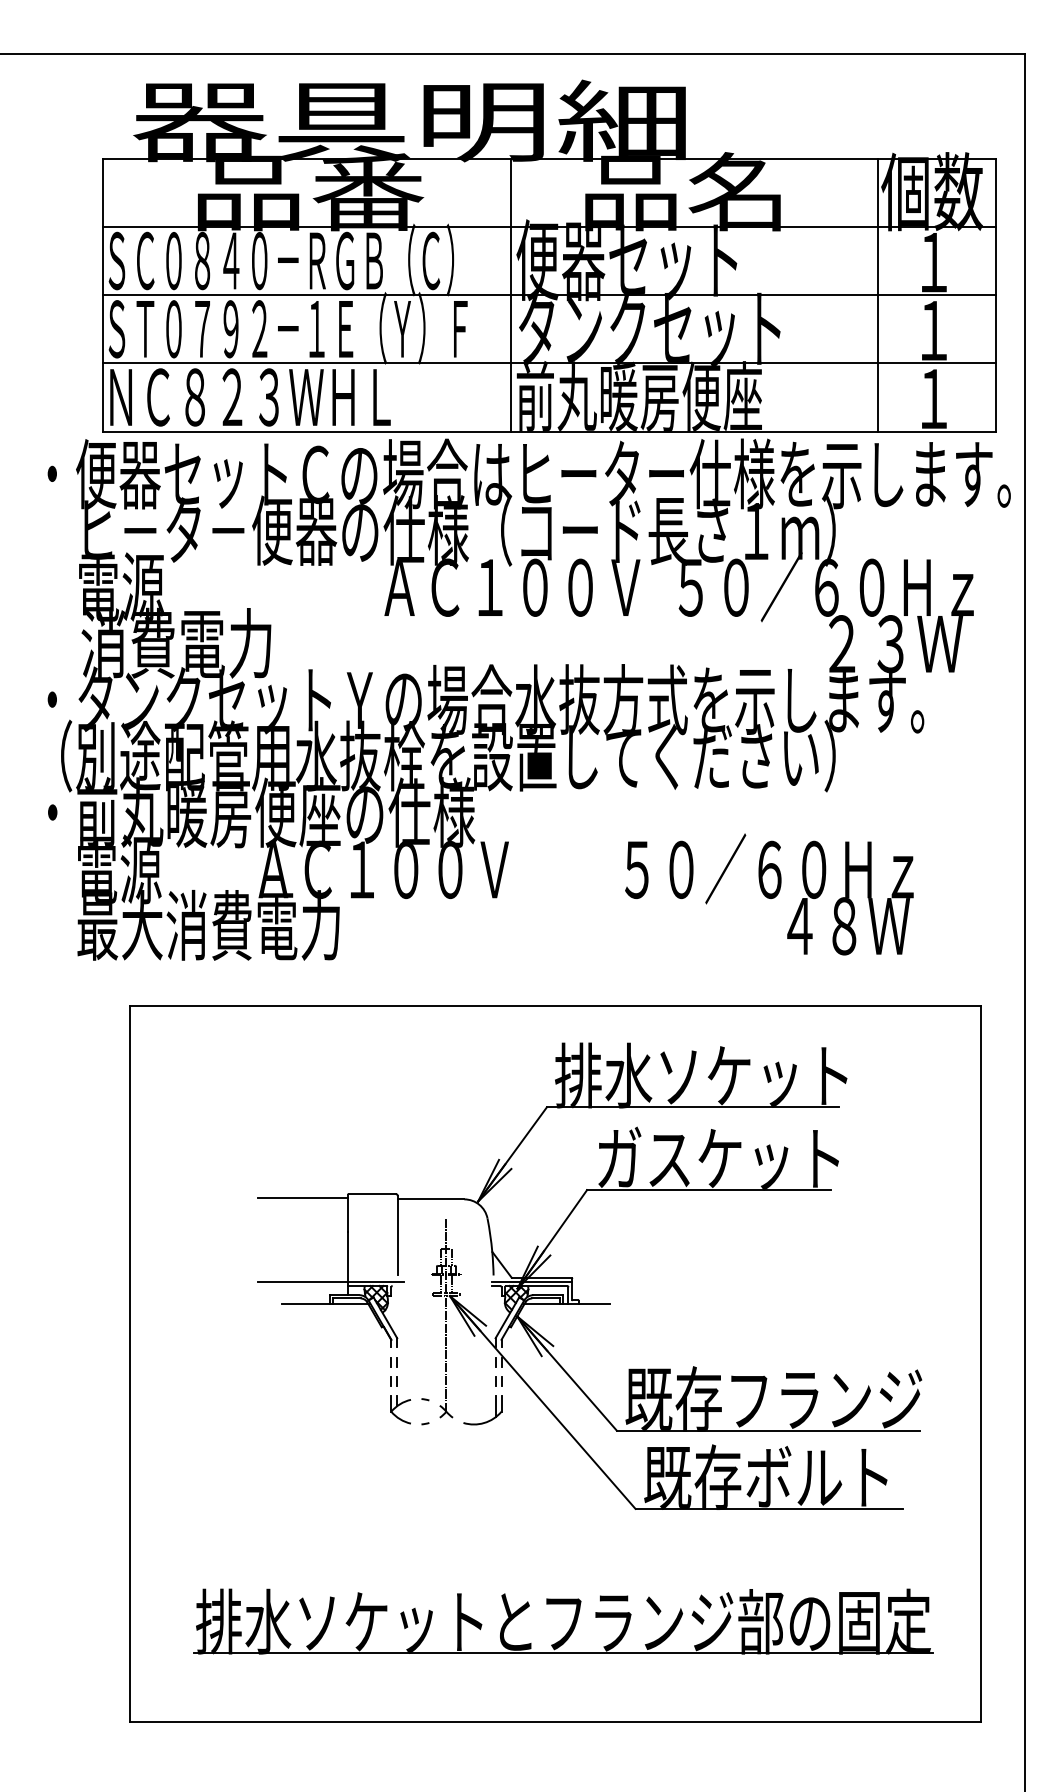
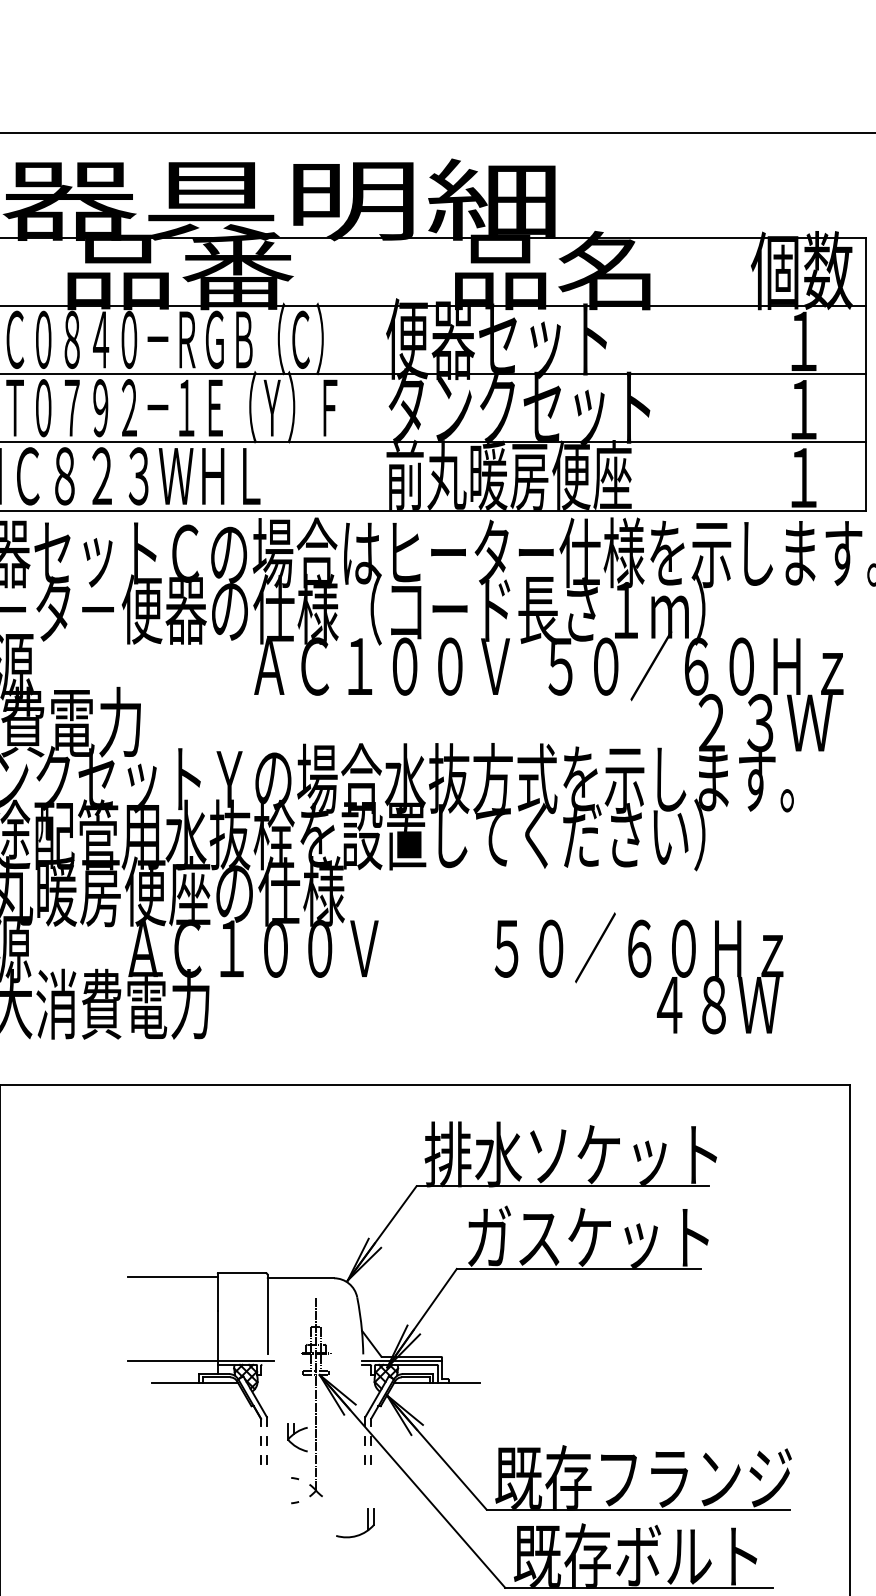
line: (510, 294) -> (380, 373), removed
line: (878, 294) -> (748, 373), removed
part: (400, 1409) -> (297, 1437), moved
part: (487, 1420) -> (360, 1533), moved

